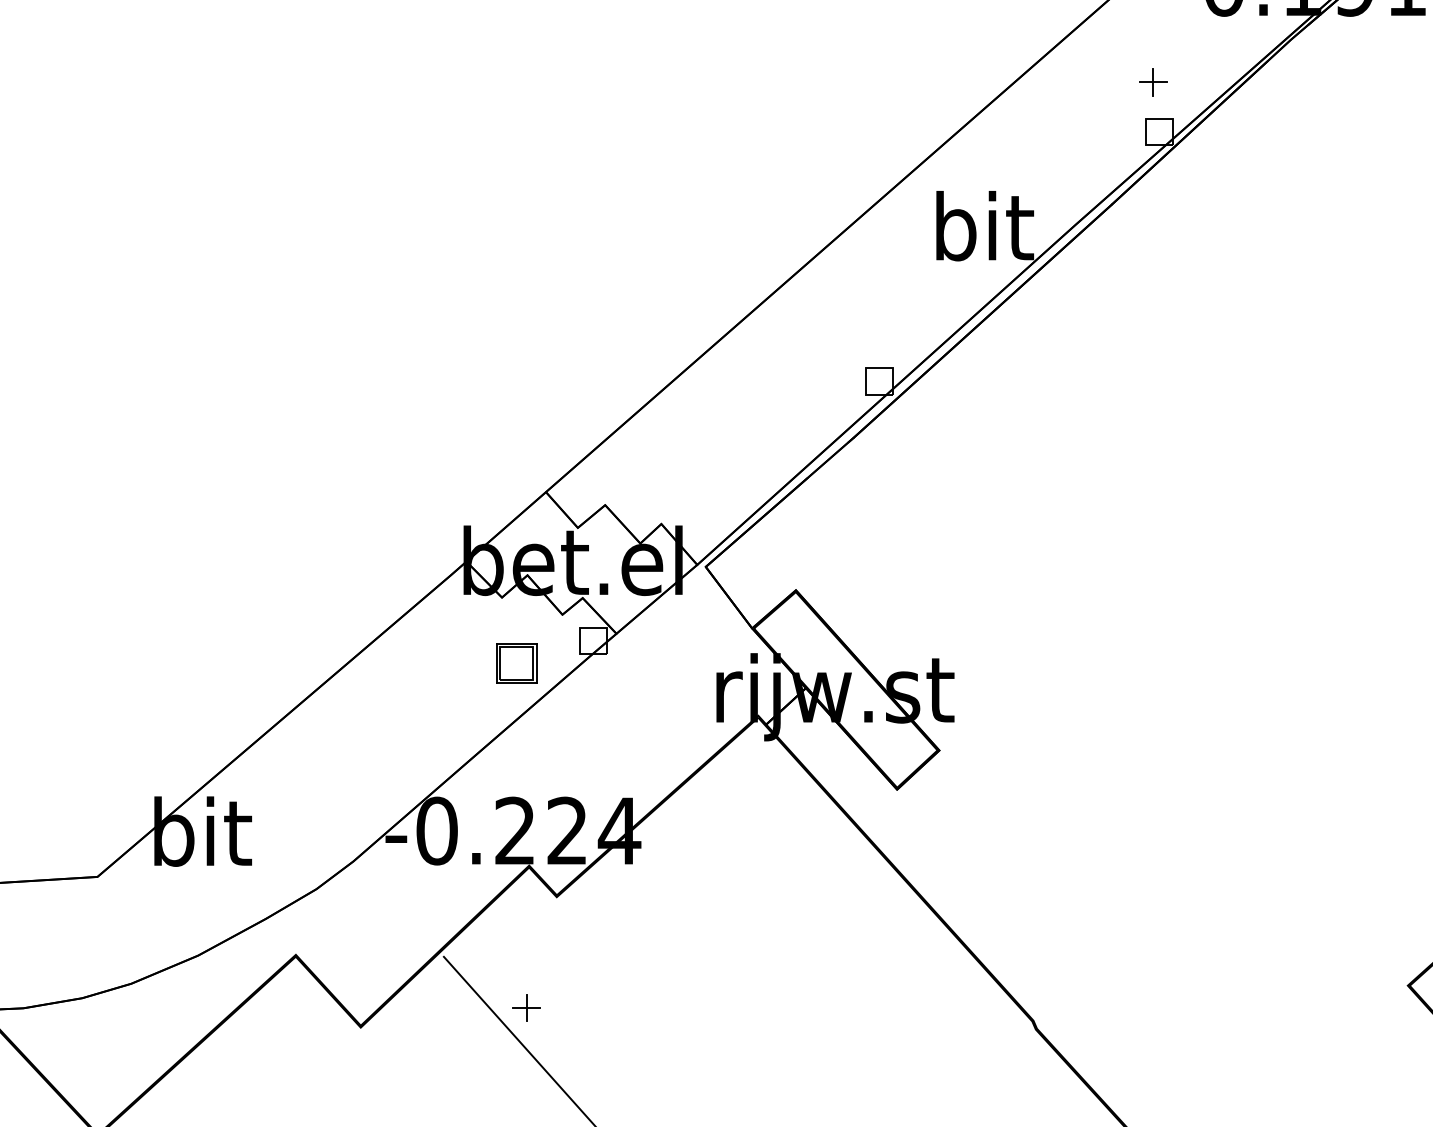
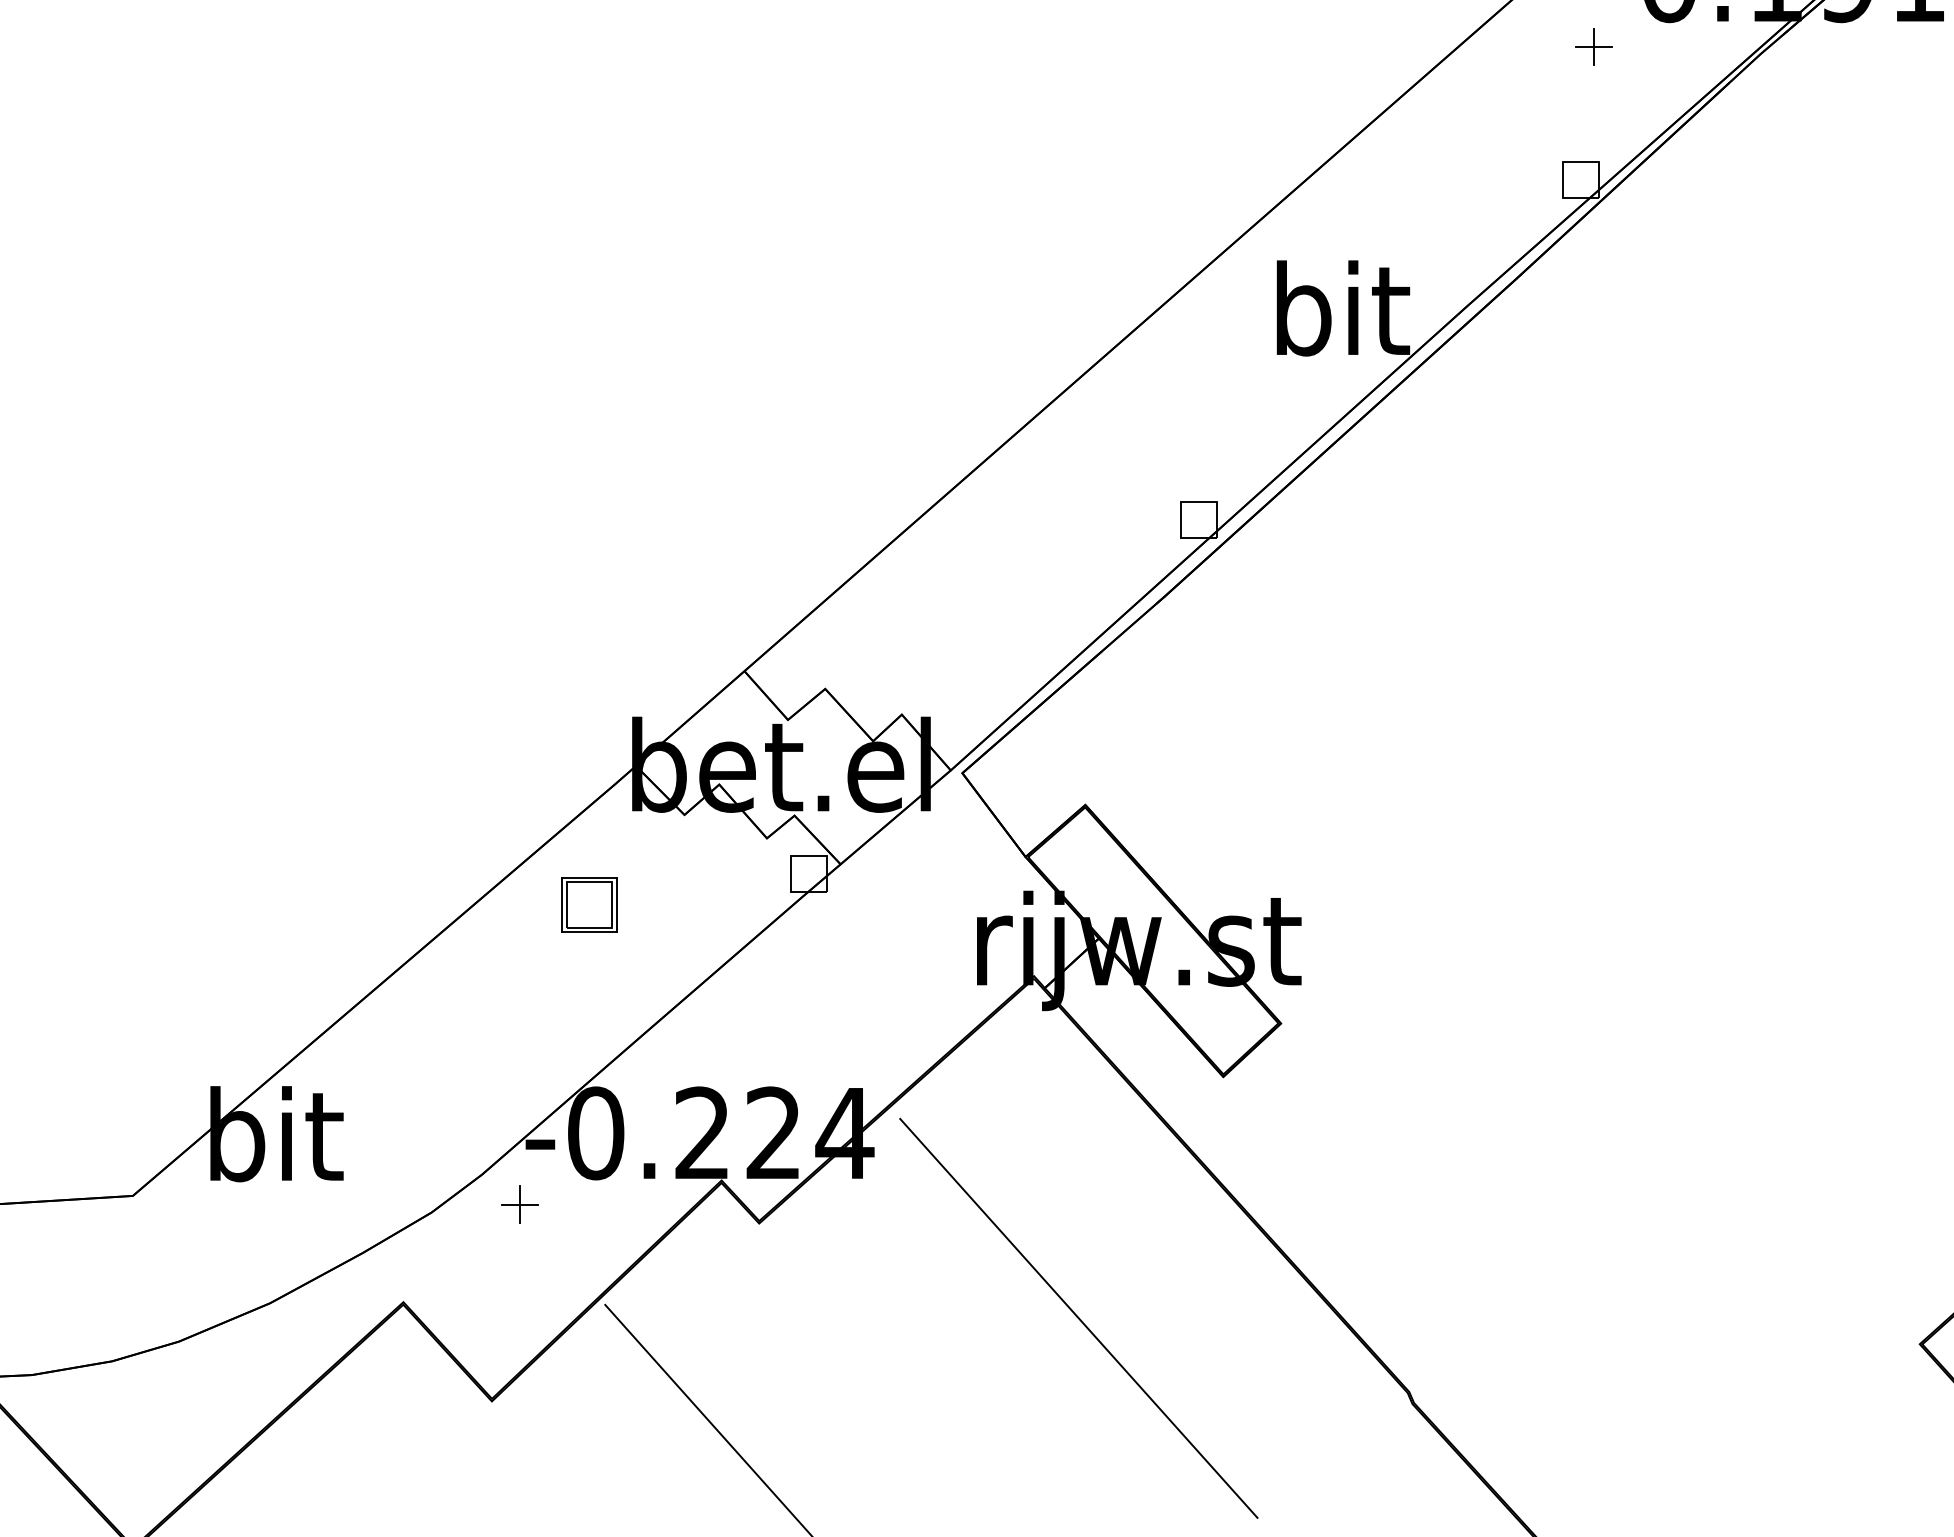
part: (1153, 81) -> (1593, 46), moved
part: (516, 663) -> (589, 904), moved
line: (790, 966) -> (1078, 1317), added
part: (526, 1007) -> (519, 1204), moved

